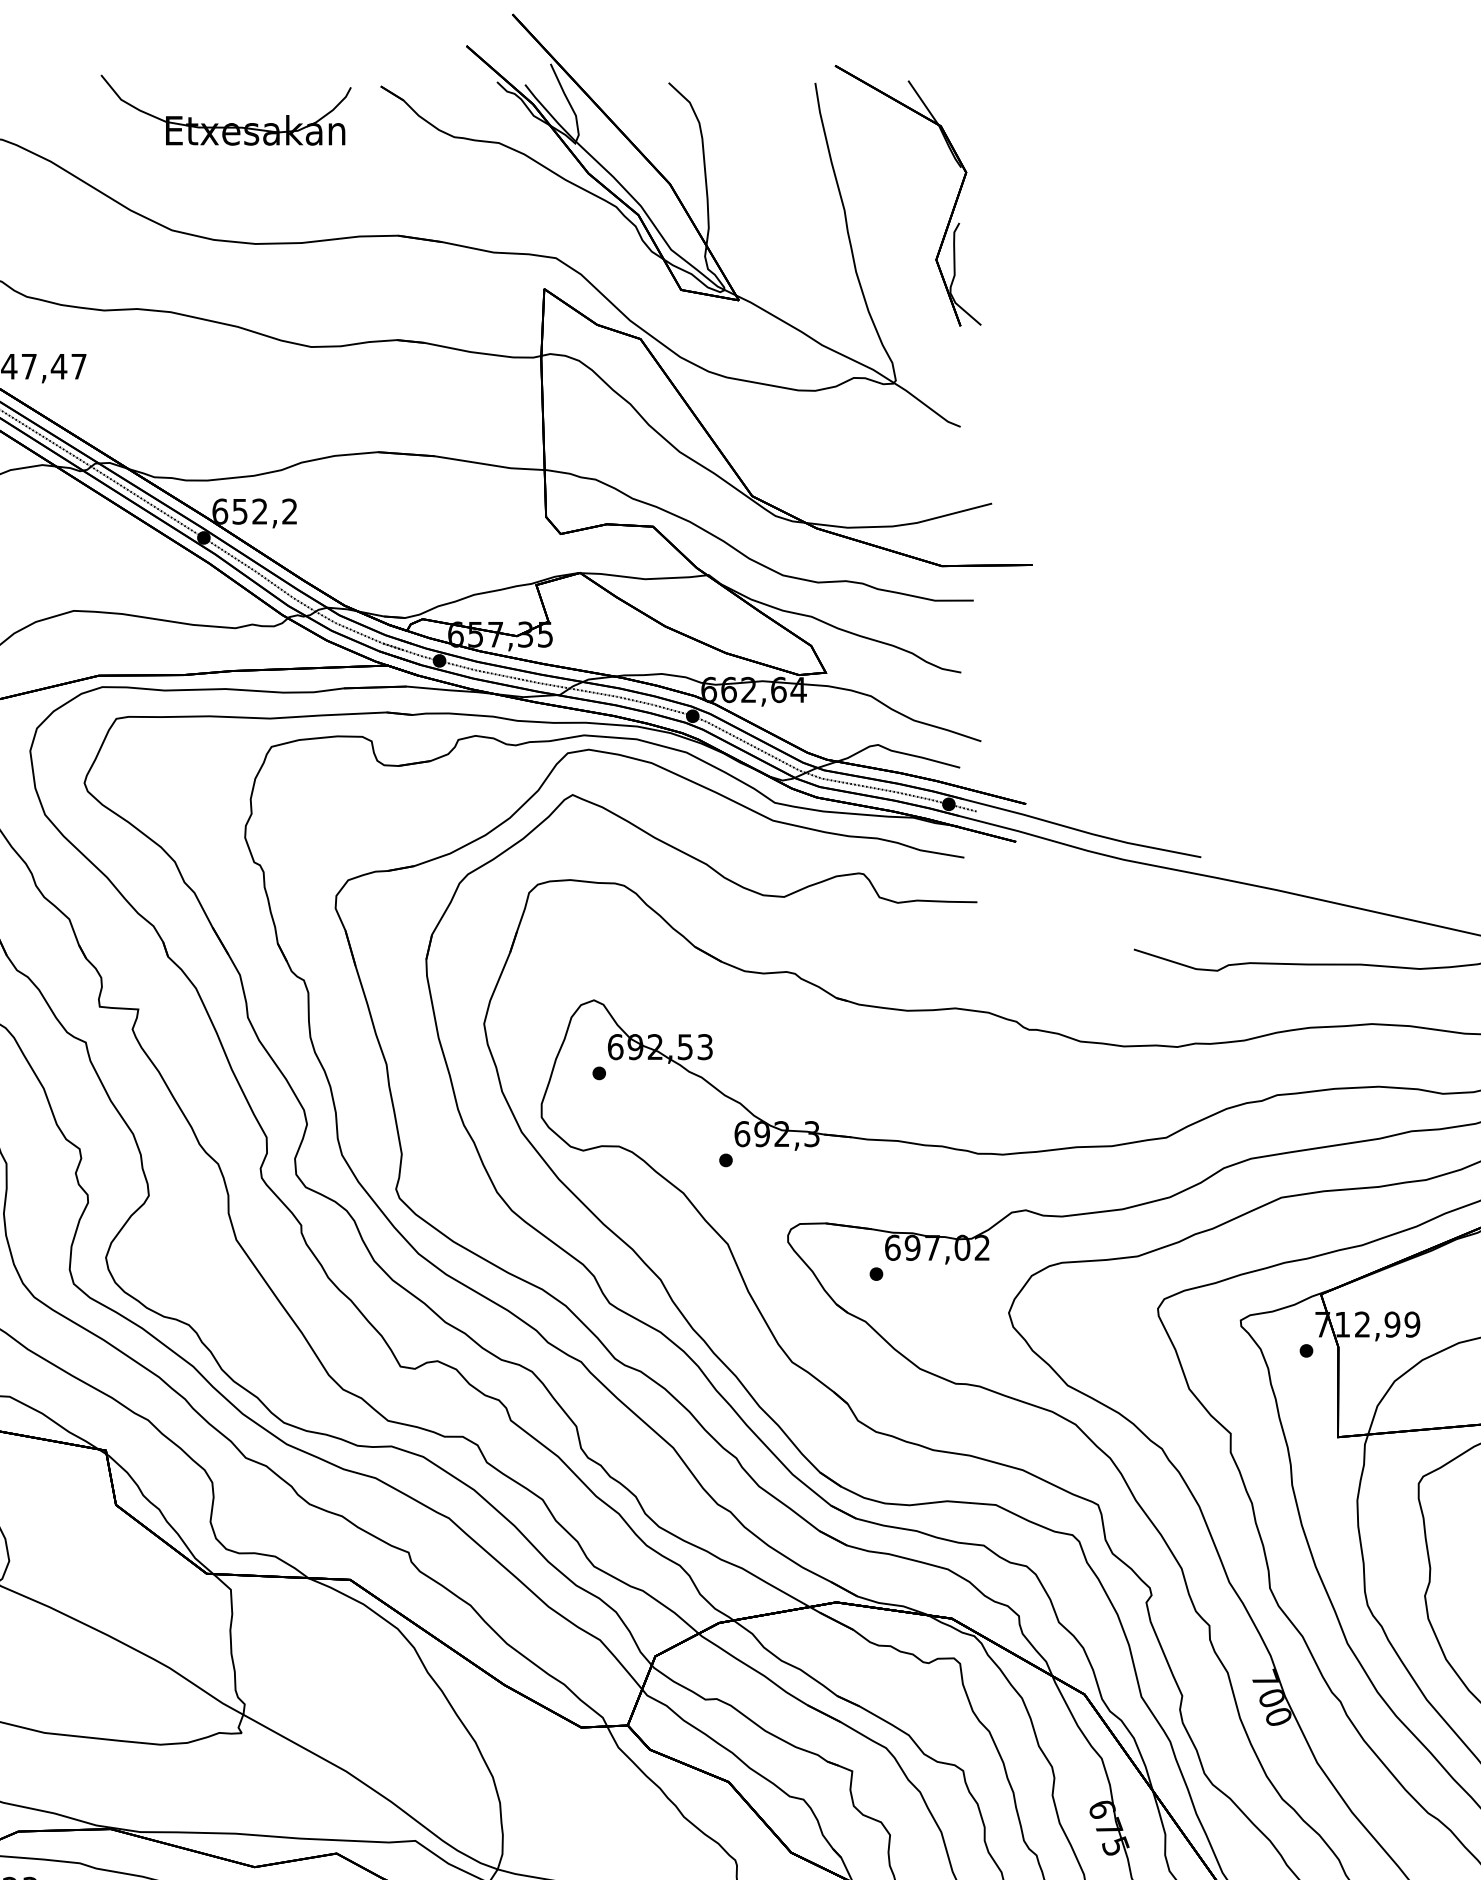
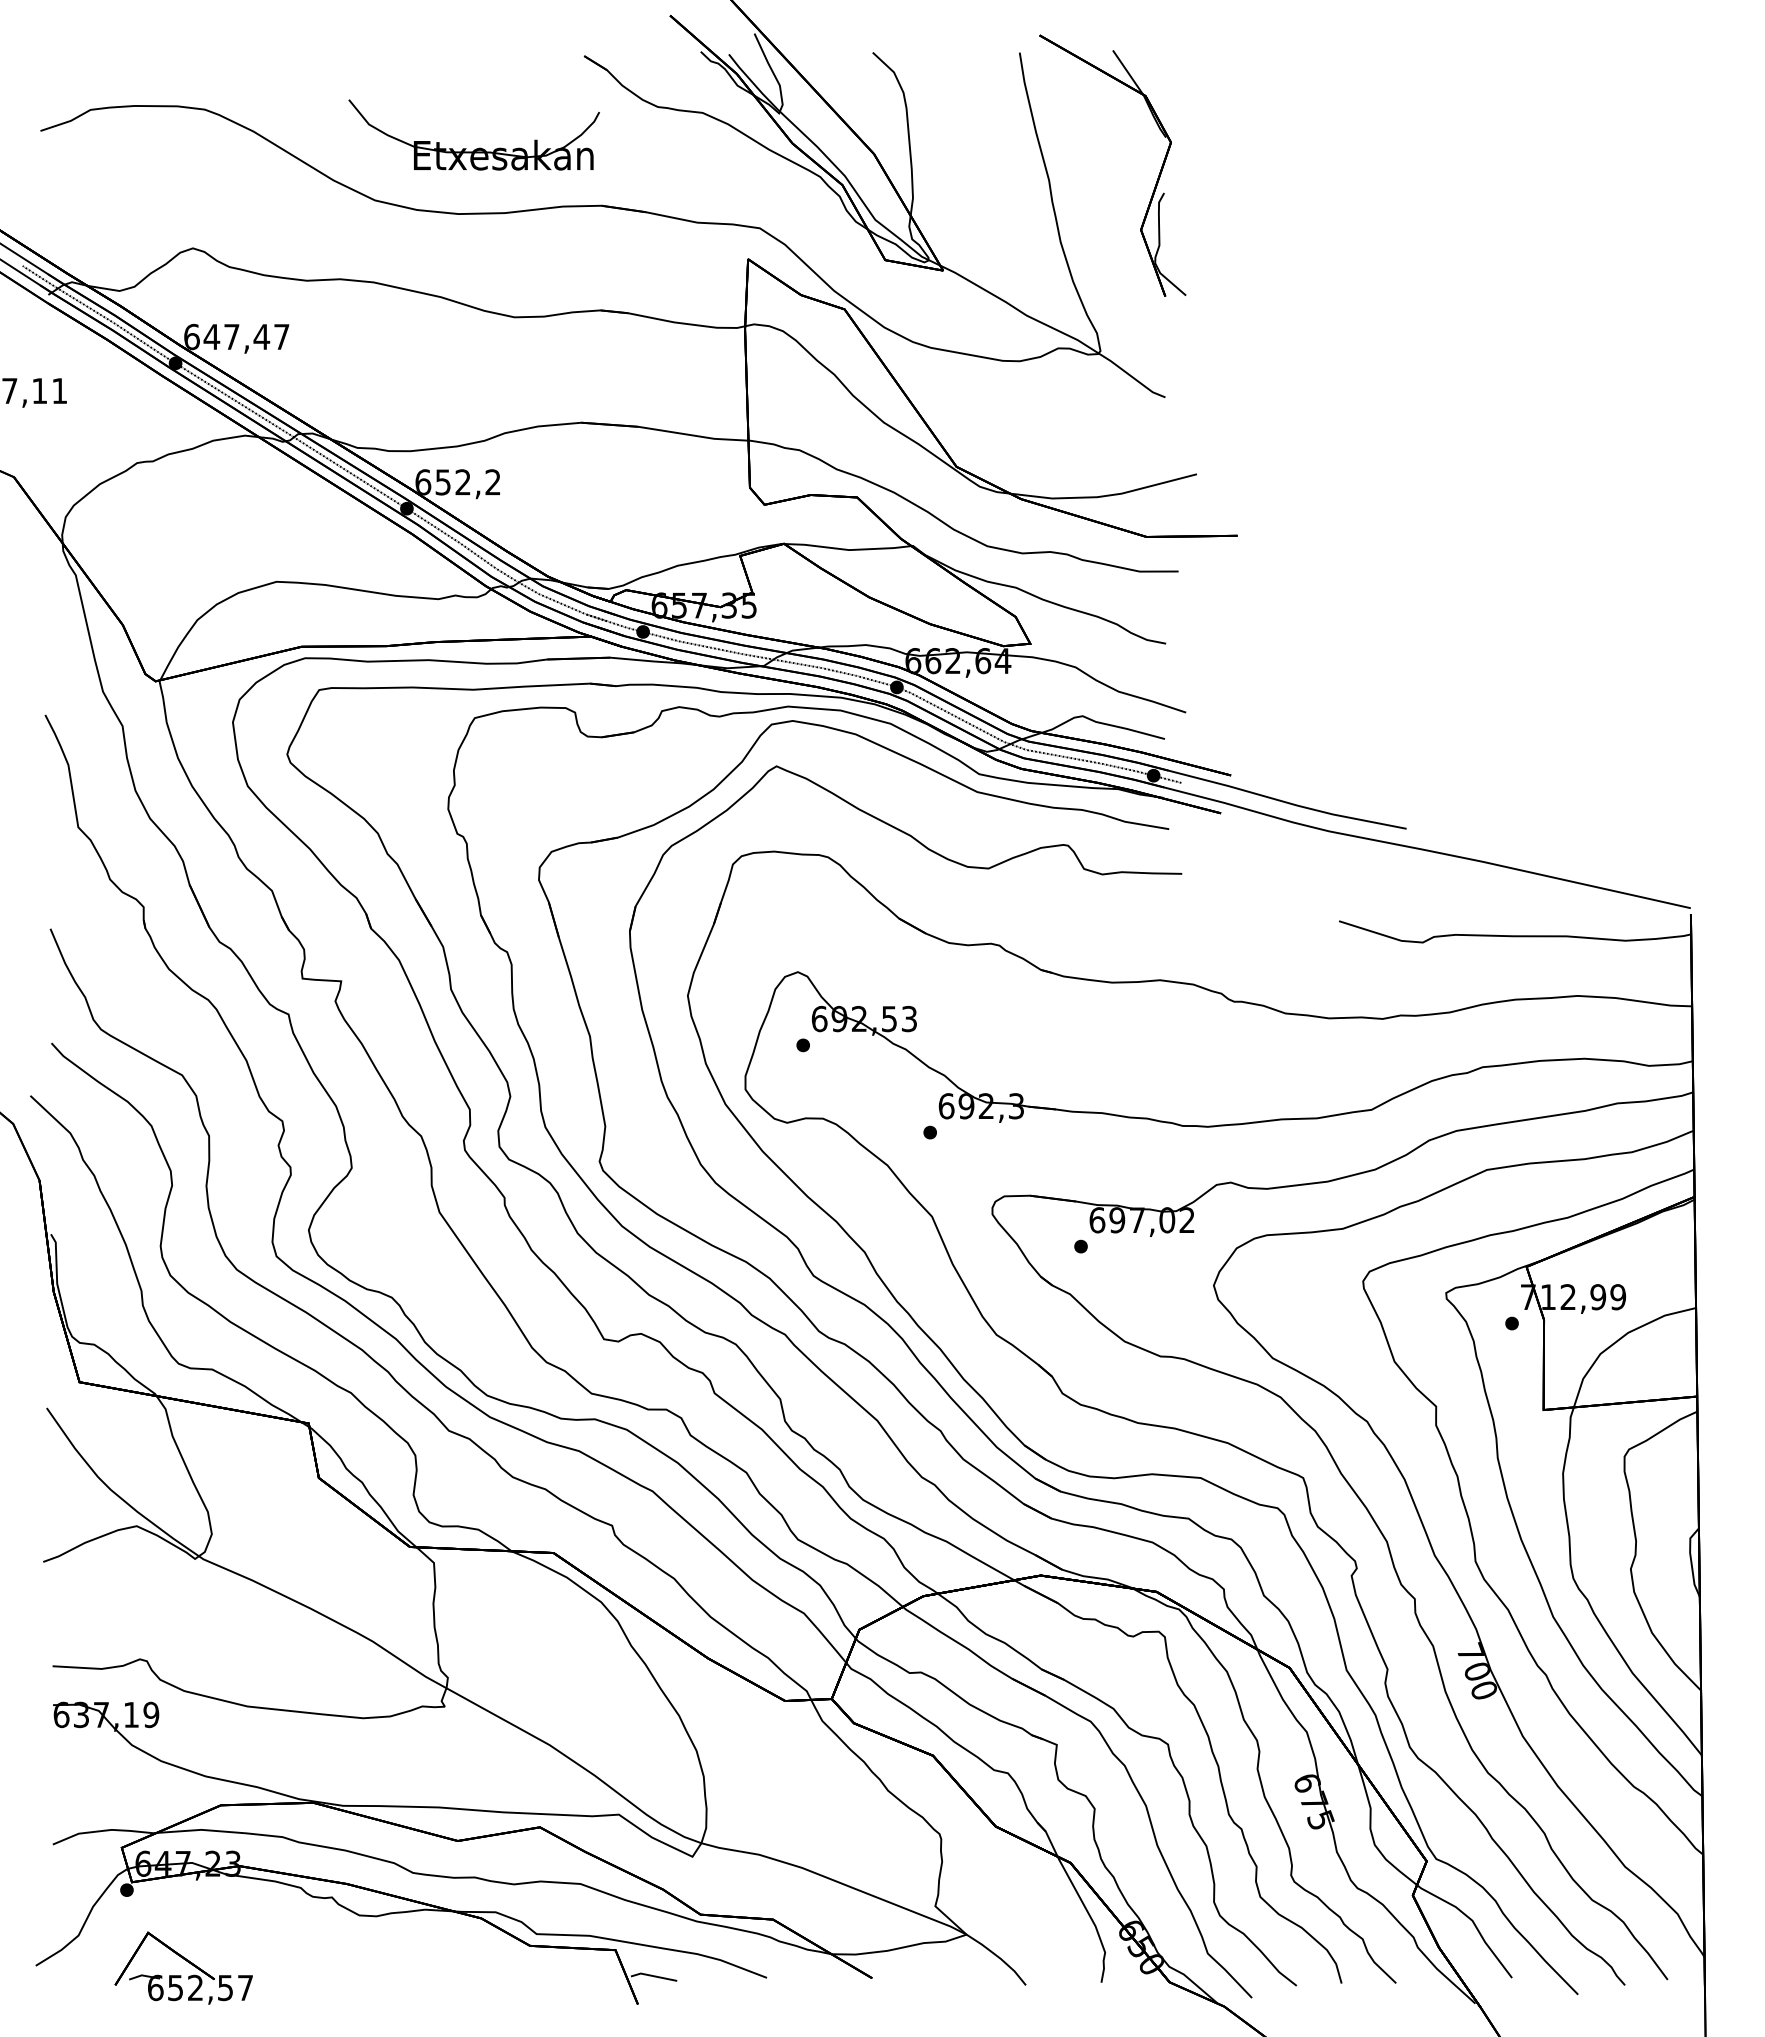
part: (231, 122) -> (479, 147), moved

